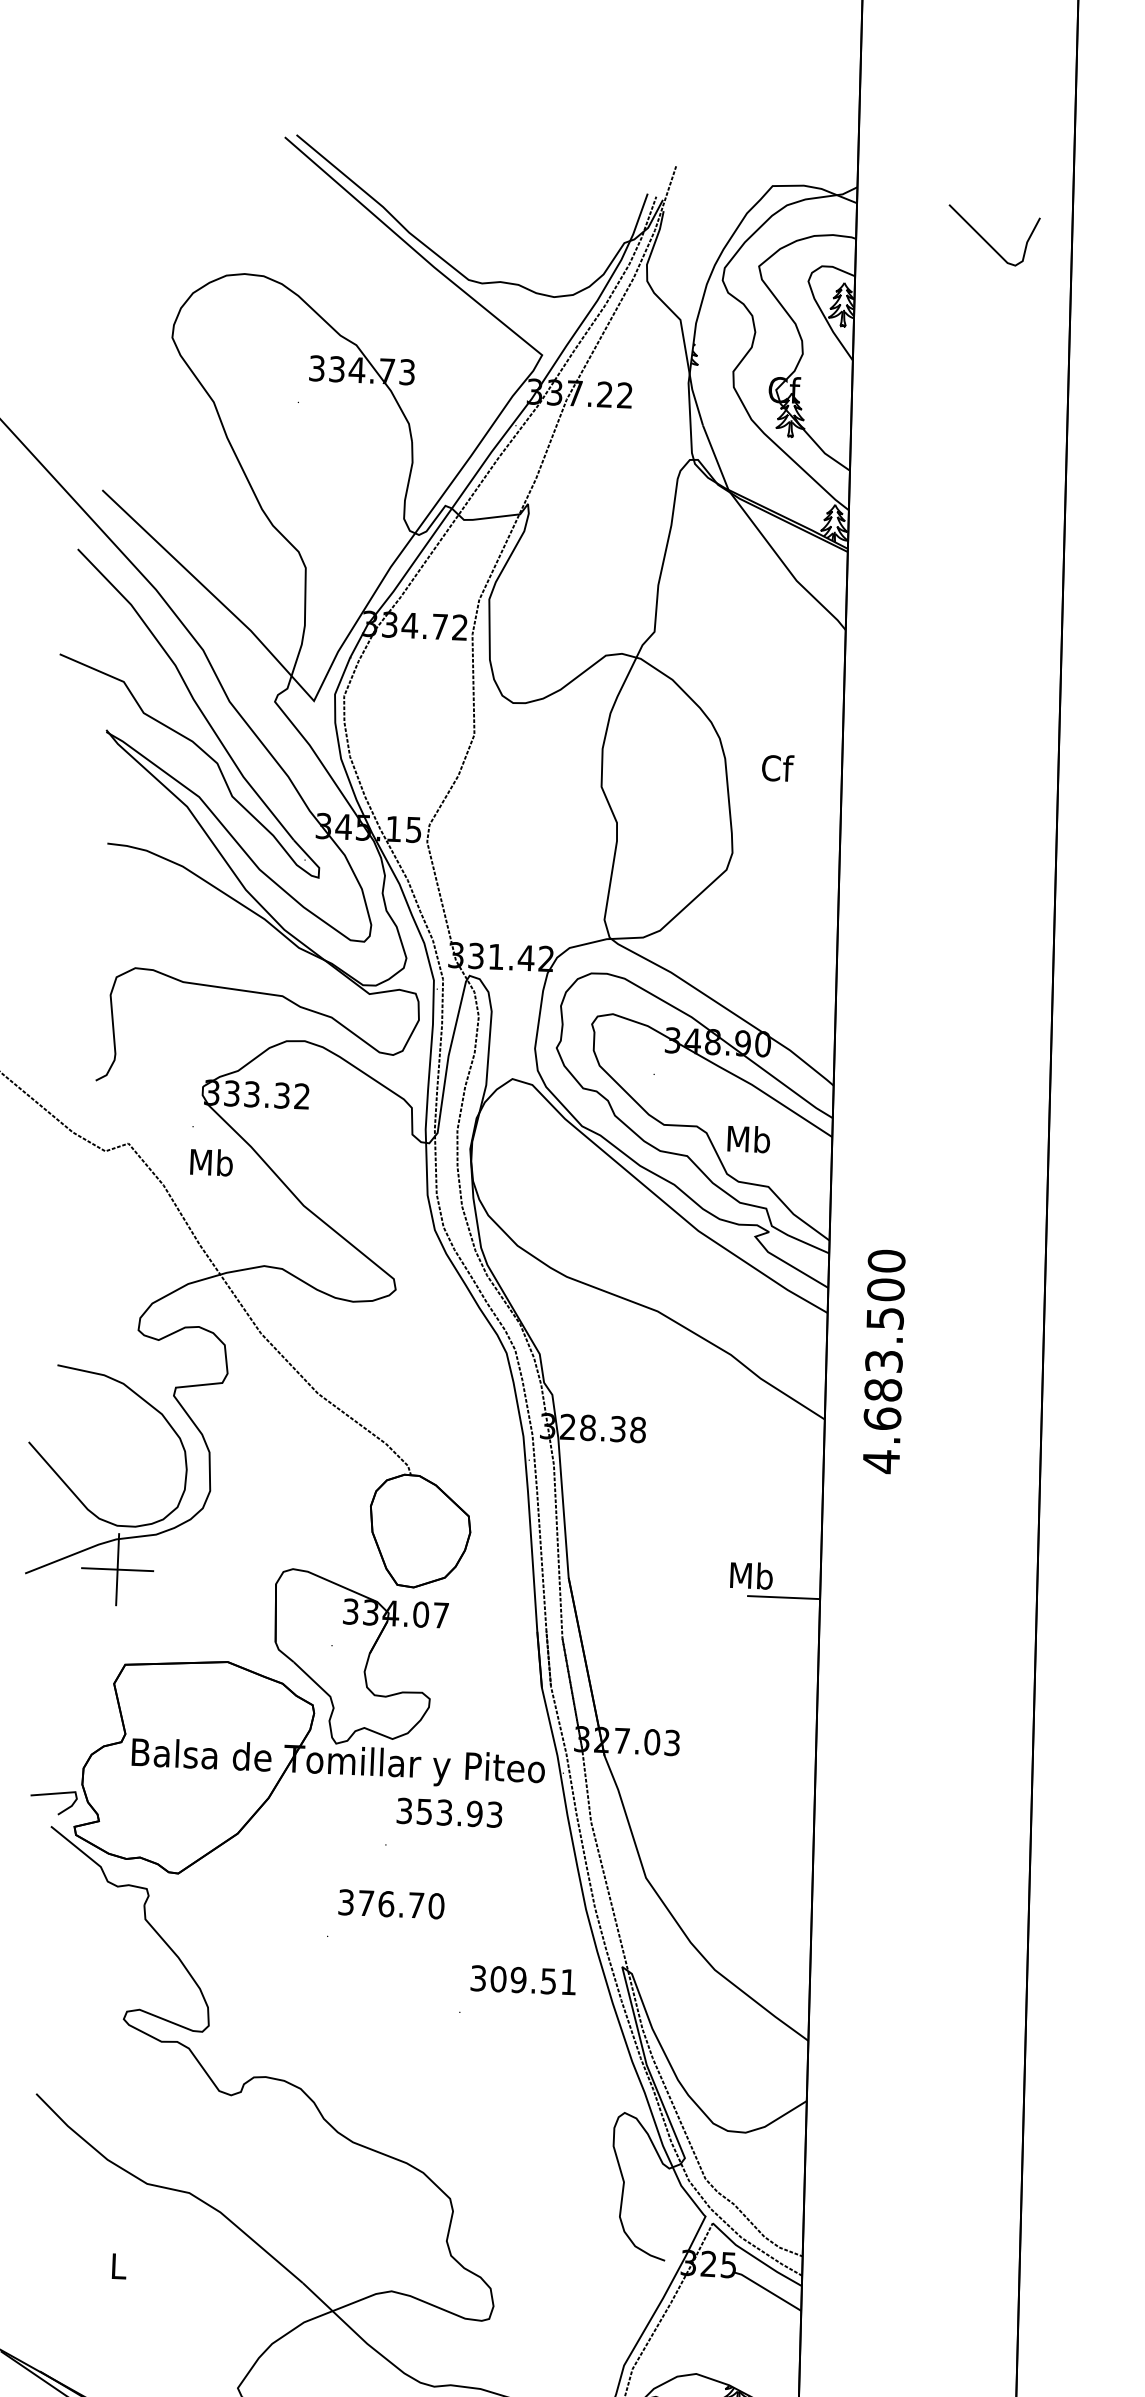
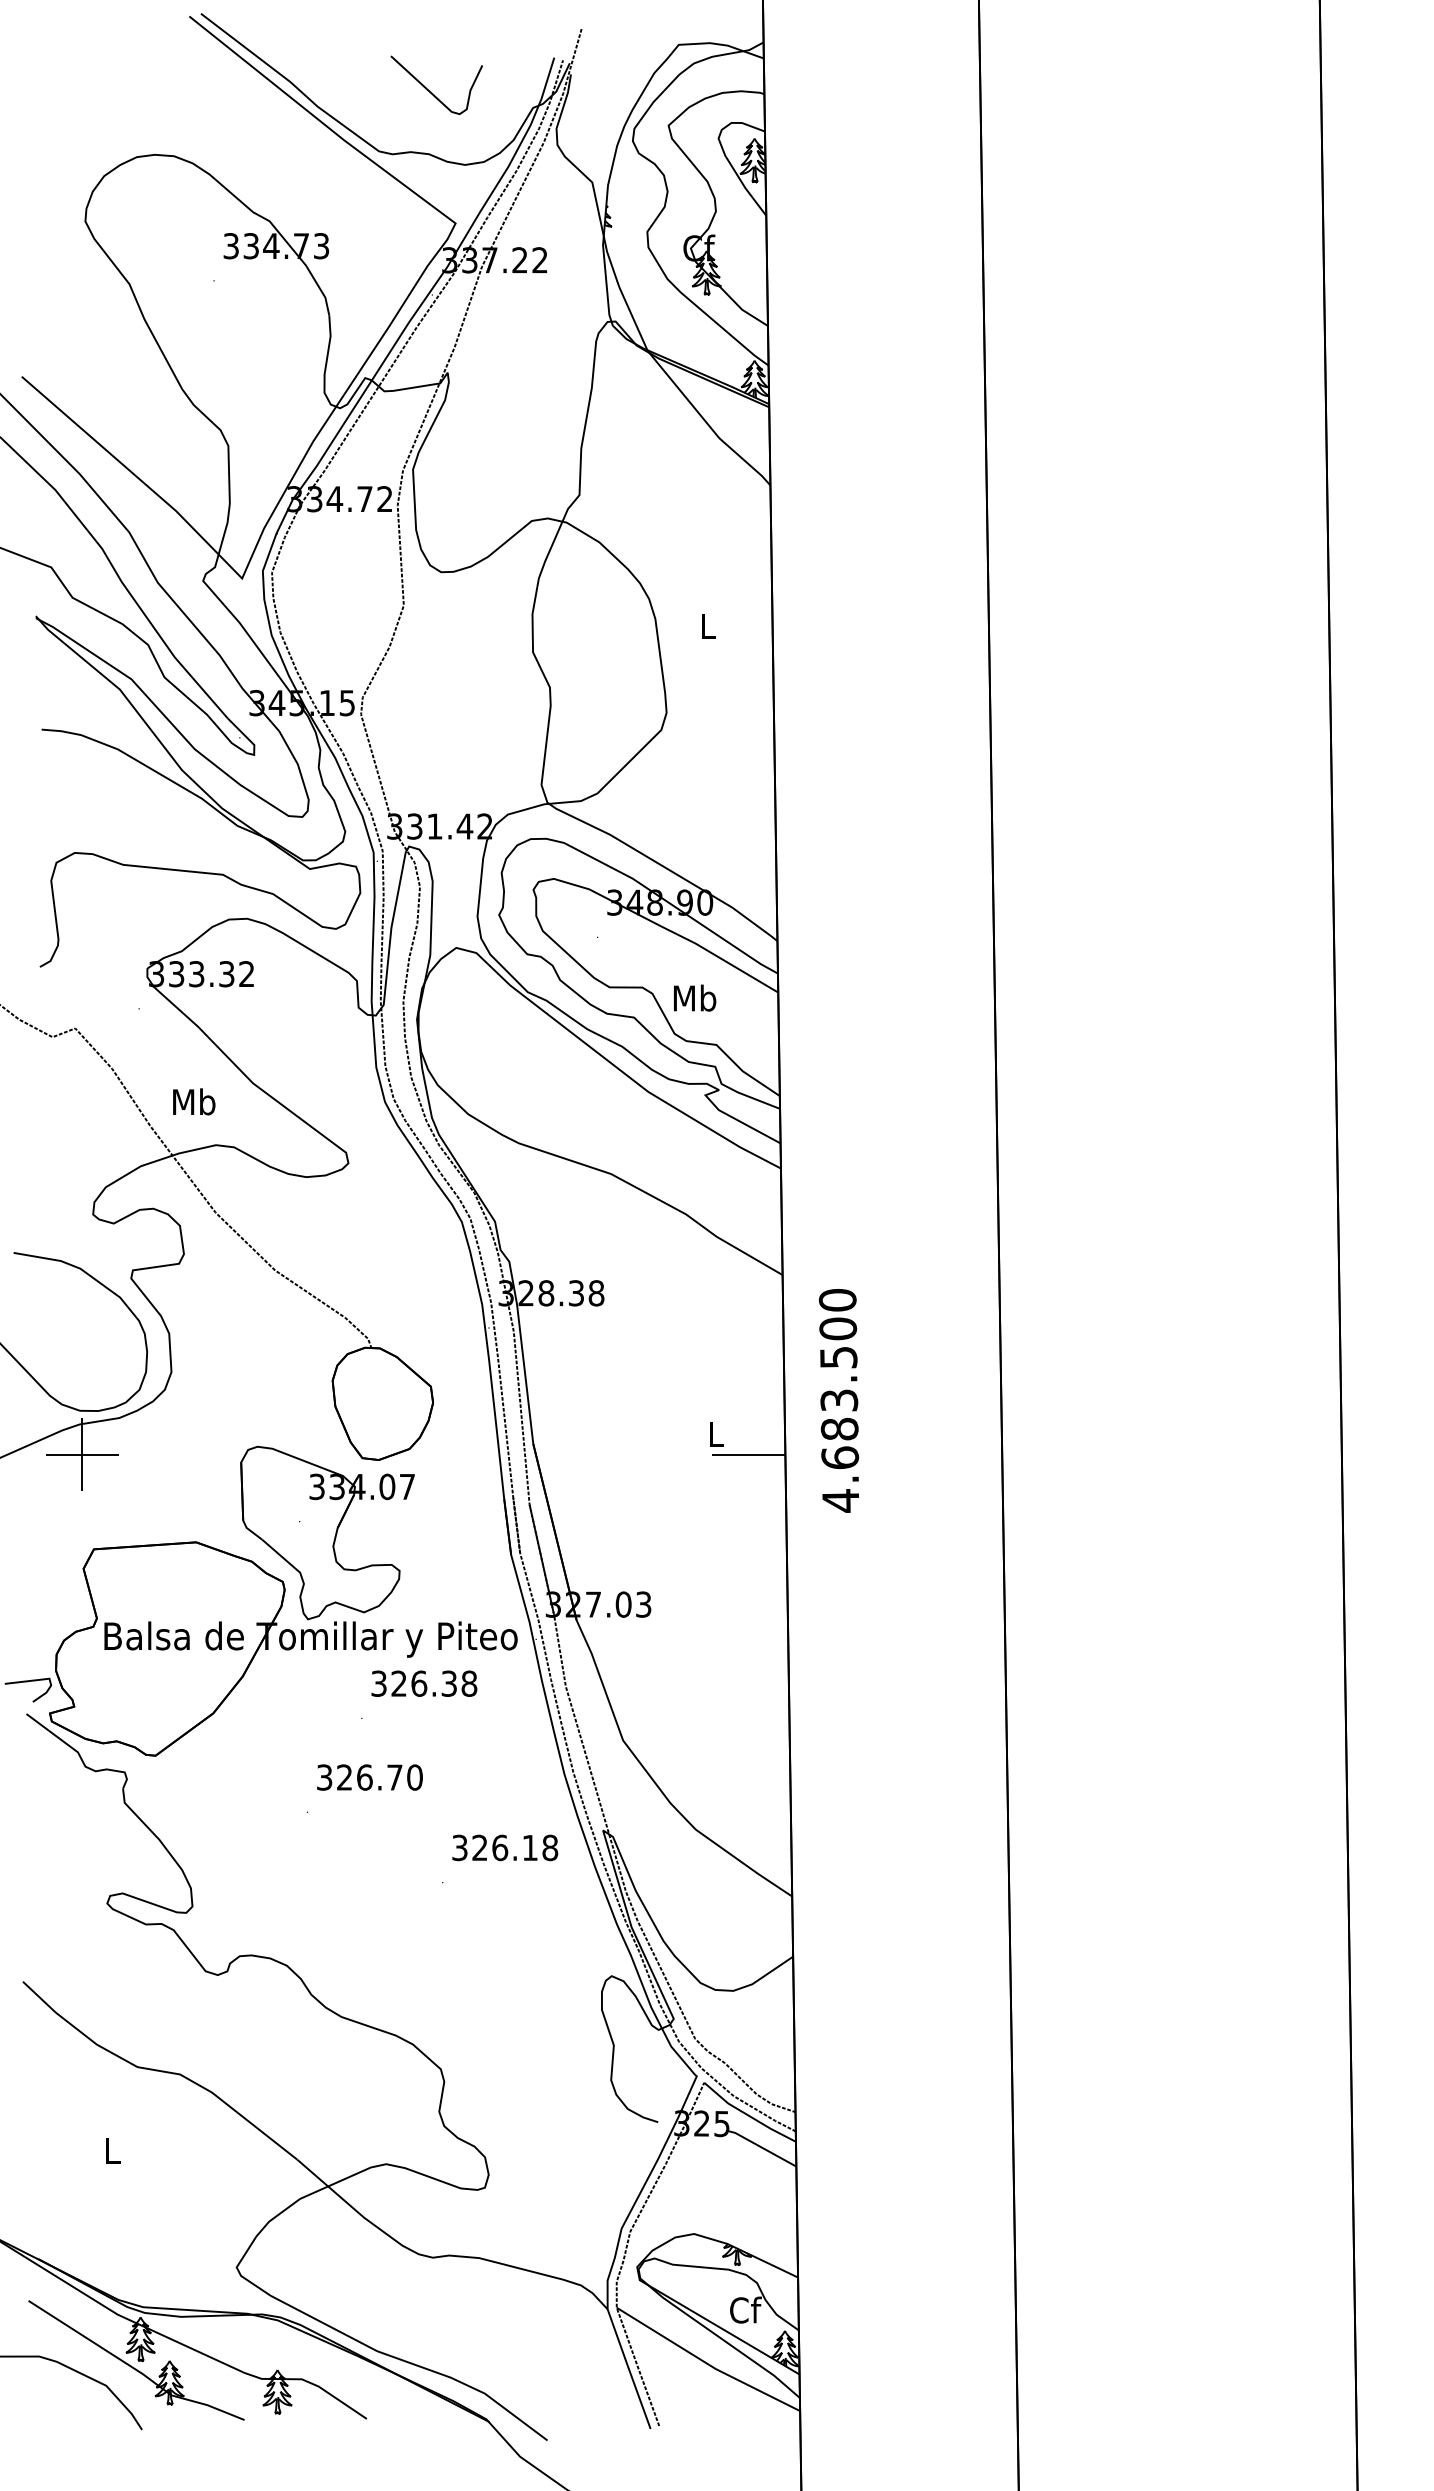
curve: (989, 242) -> (432, 92), moved
text: (778, 767) -> (708, 625), Cf -> L
text: (211, 1162) -> (194, 1101), moved
text: (883, 1361) -> (838, 1400), moved
text: (751, 1575) -> (715, 1433), Mb -> L
text: (459, 1813) -> (434, 1683), 353.93 -> 326.38
text: (366, 1903) -> (344, 1777), 376.70 -> 326.70
text: (534, 1980) -> (515, 1847), 309.51 -> 326.18

